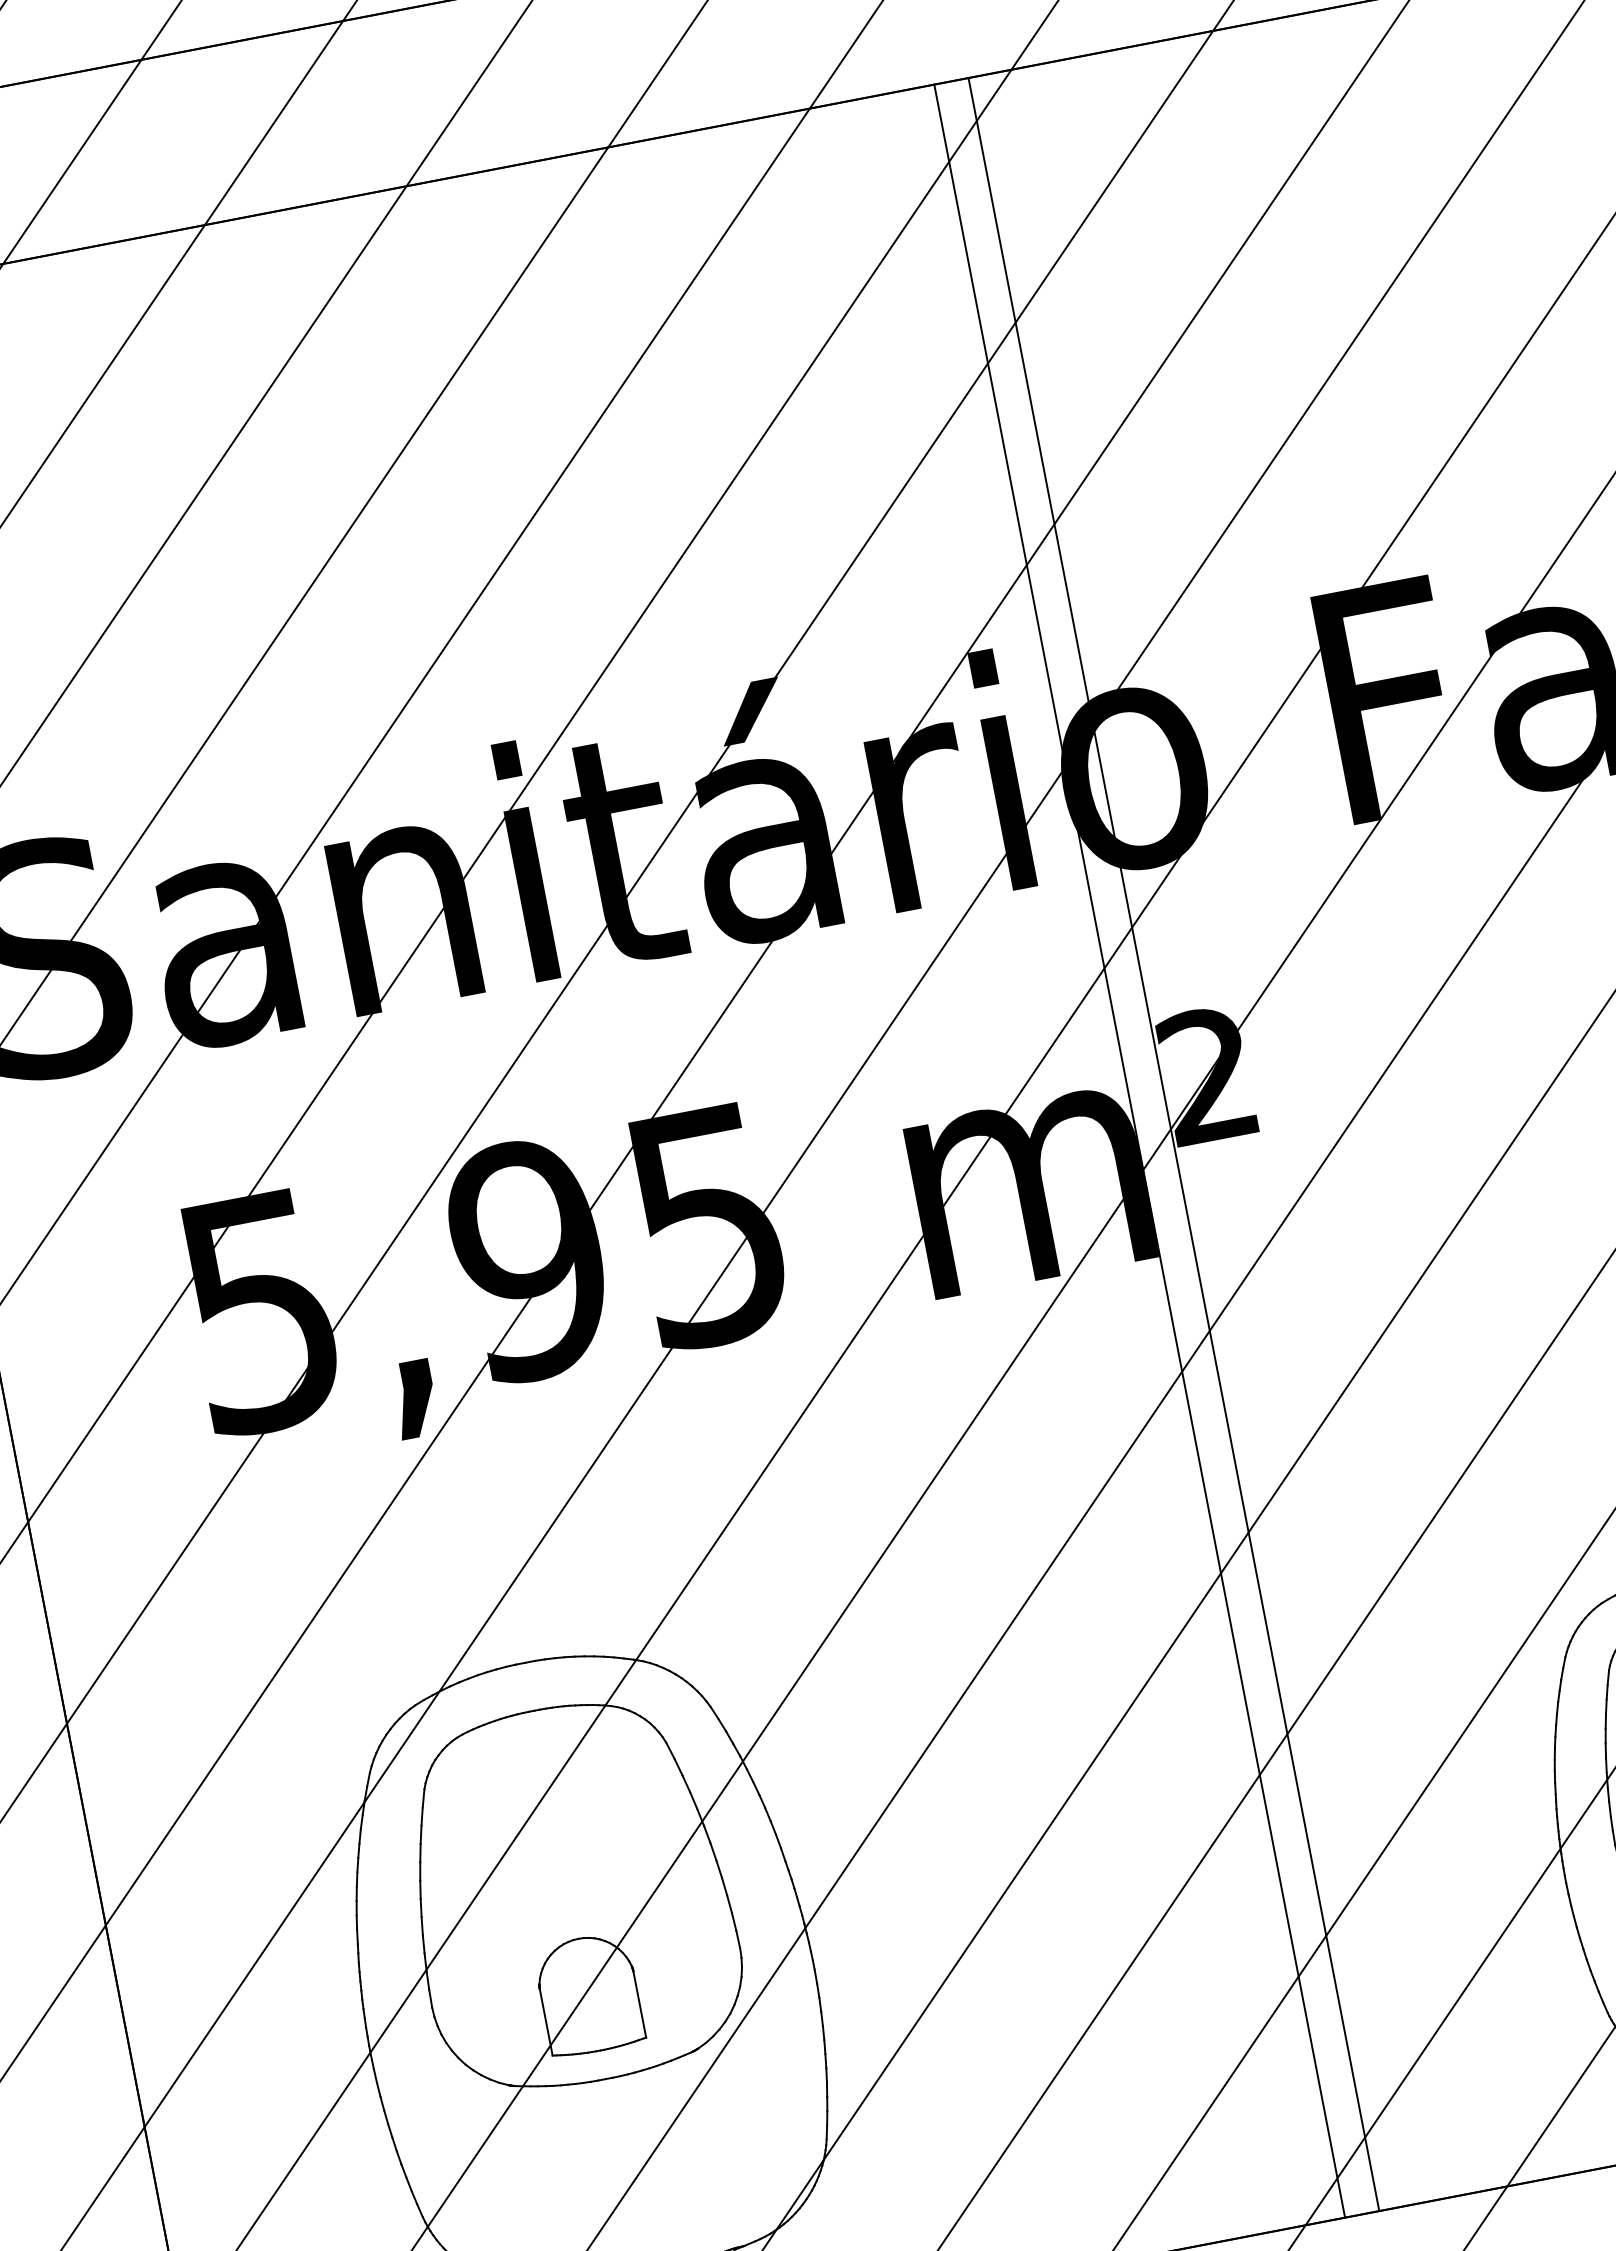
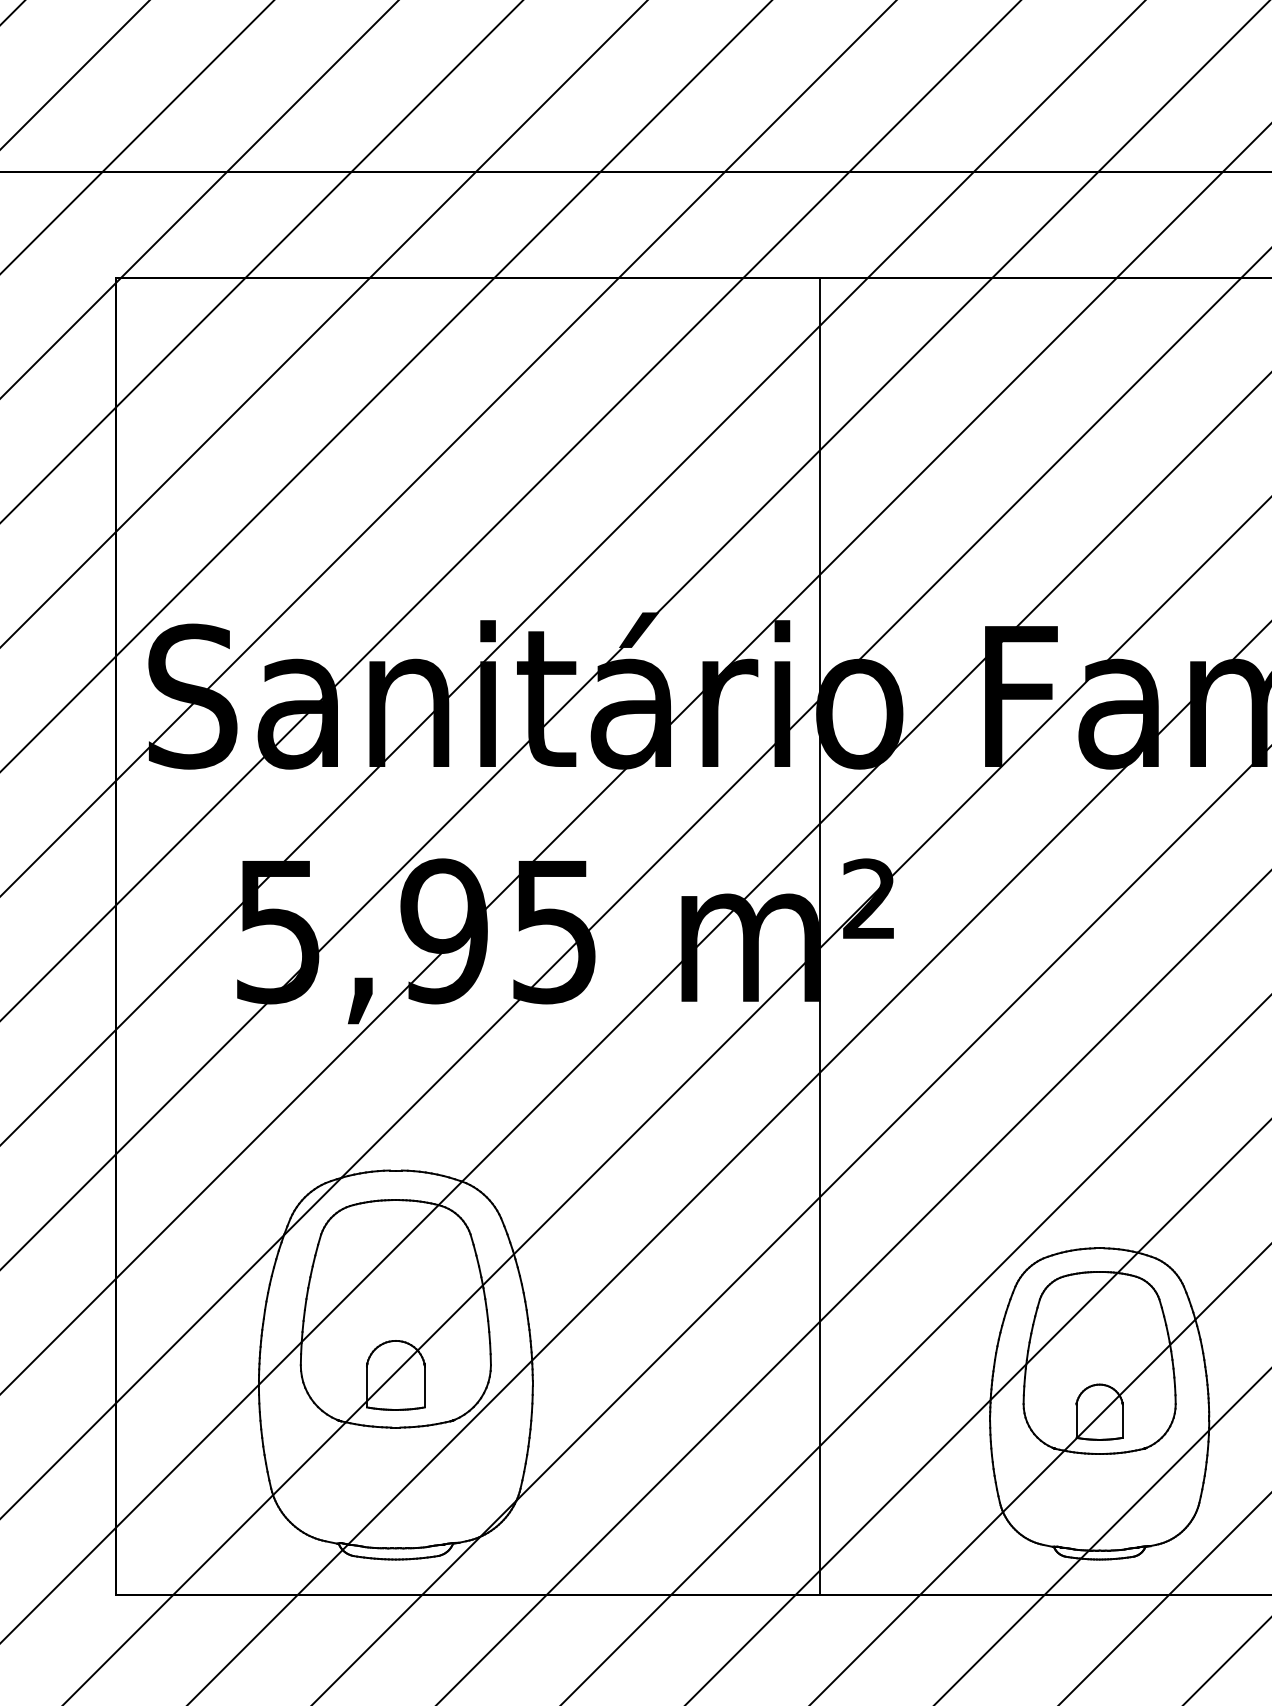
line: (1174, 1144) -> (841, 936), removed

